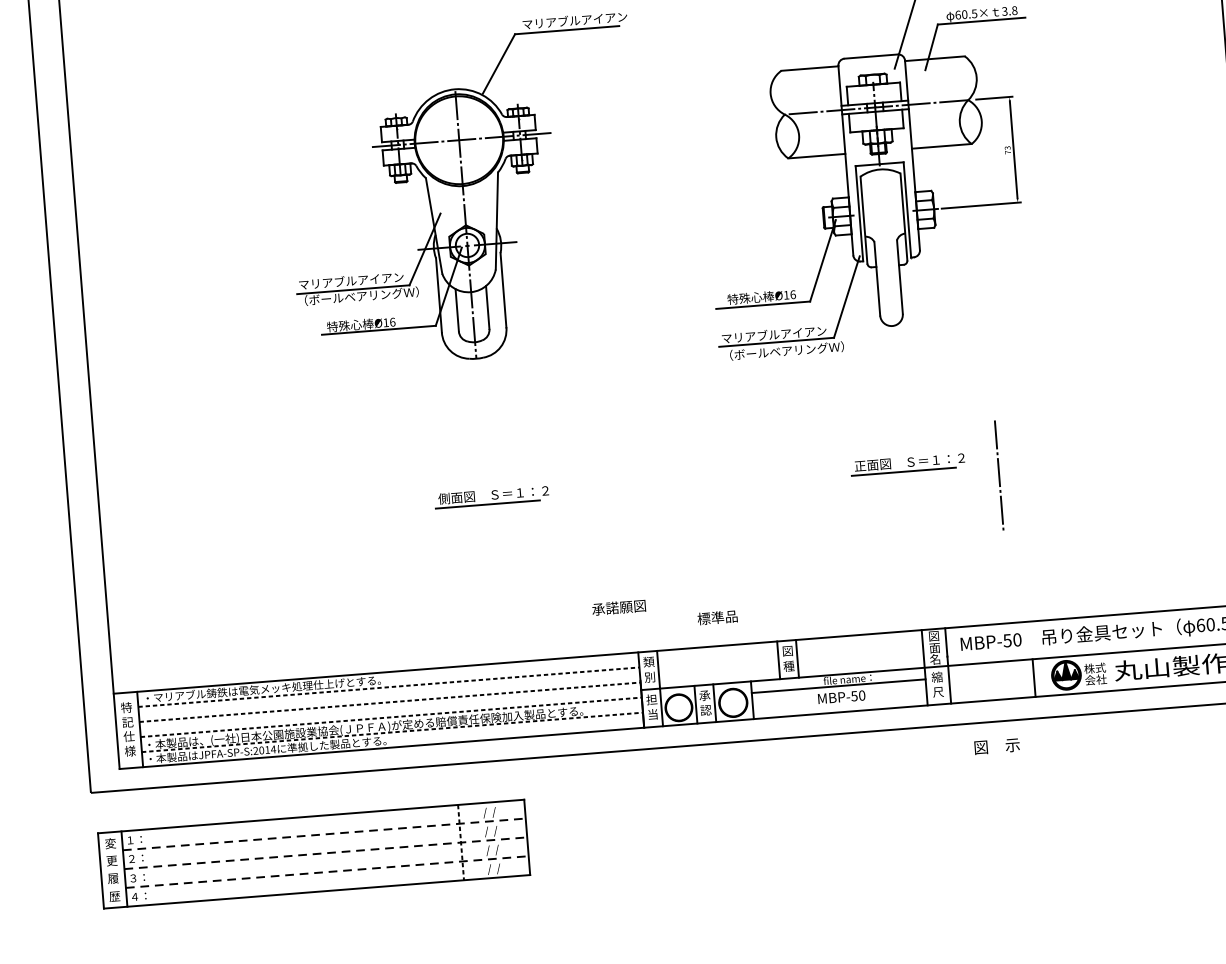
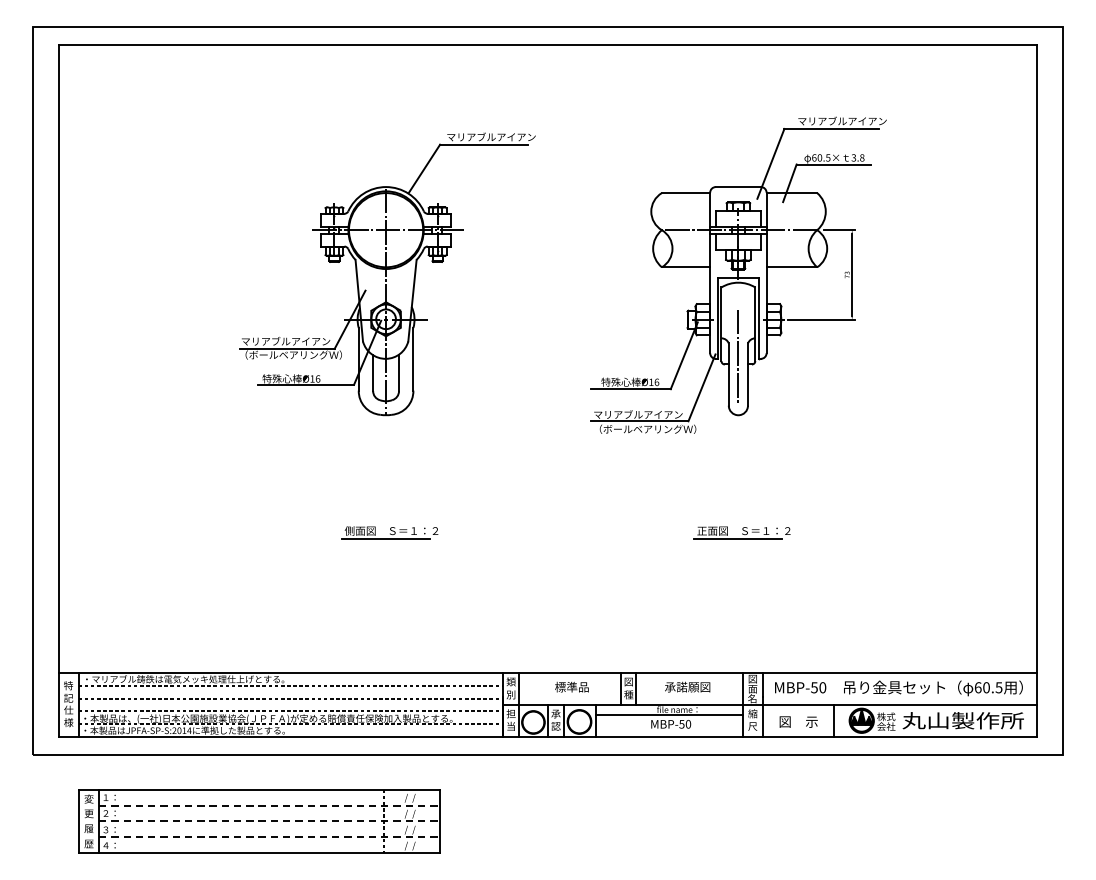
line: (998, 476) -> (737, 356), moved
text: (618, 606) -> (687, 686), moved
text: (717, 616) -> (571, 686), moved
text: (996, 745) -> (798, 721), moved
part: (313, 854) -> (259, 821), moved

